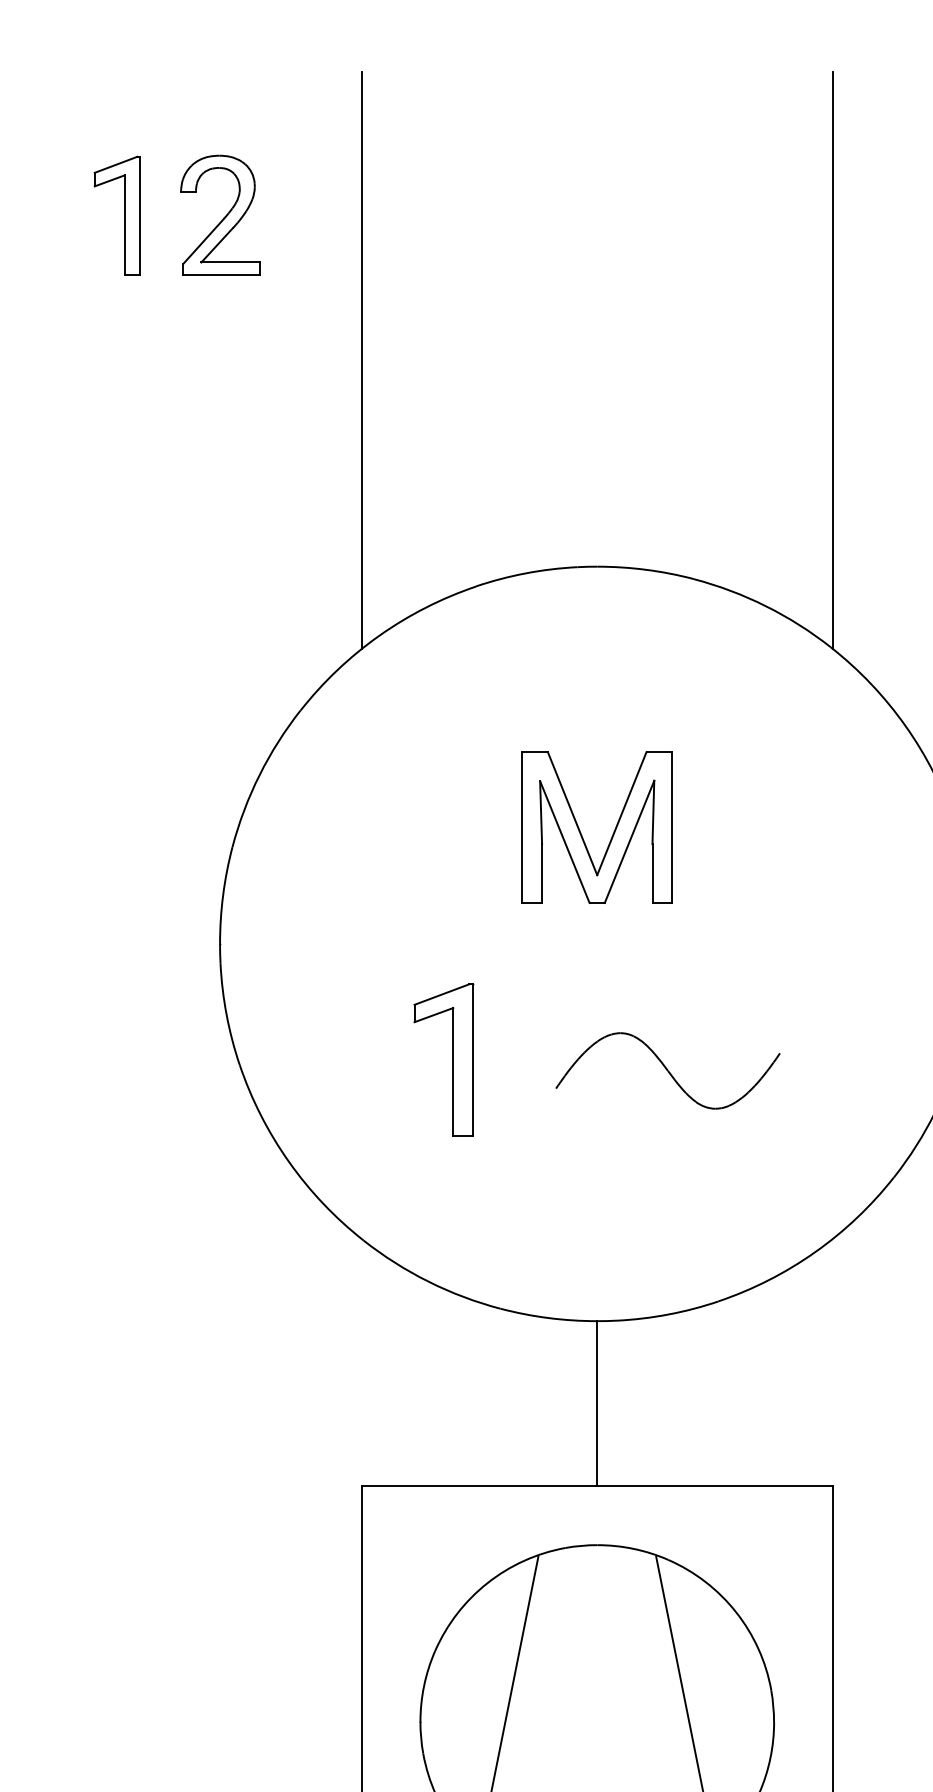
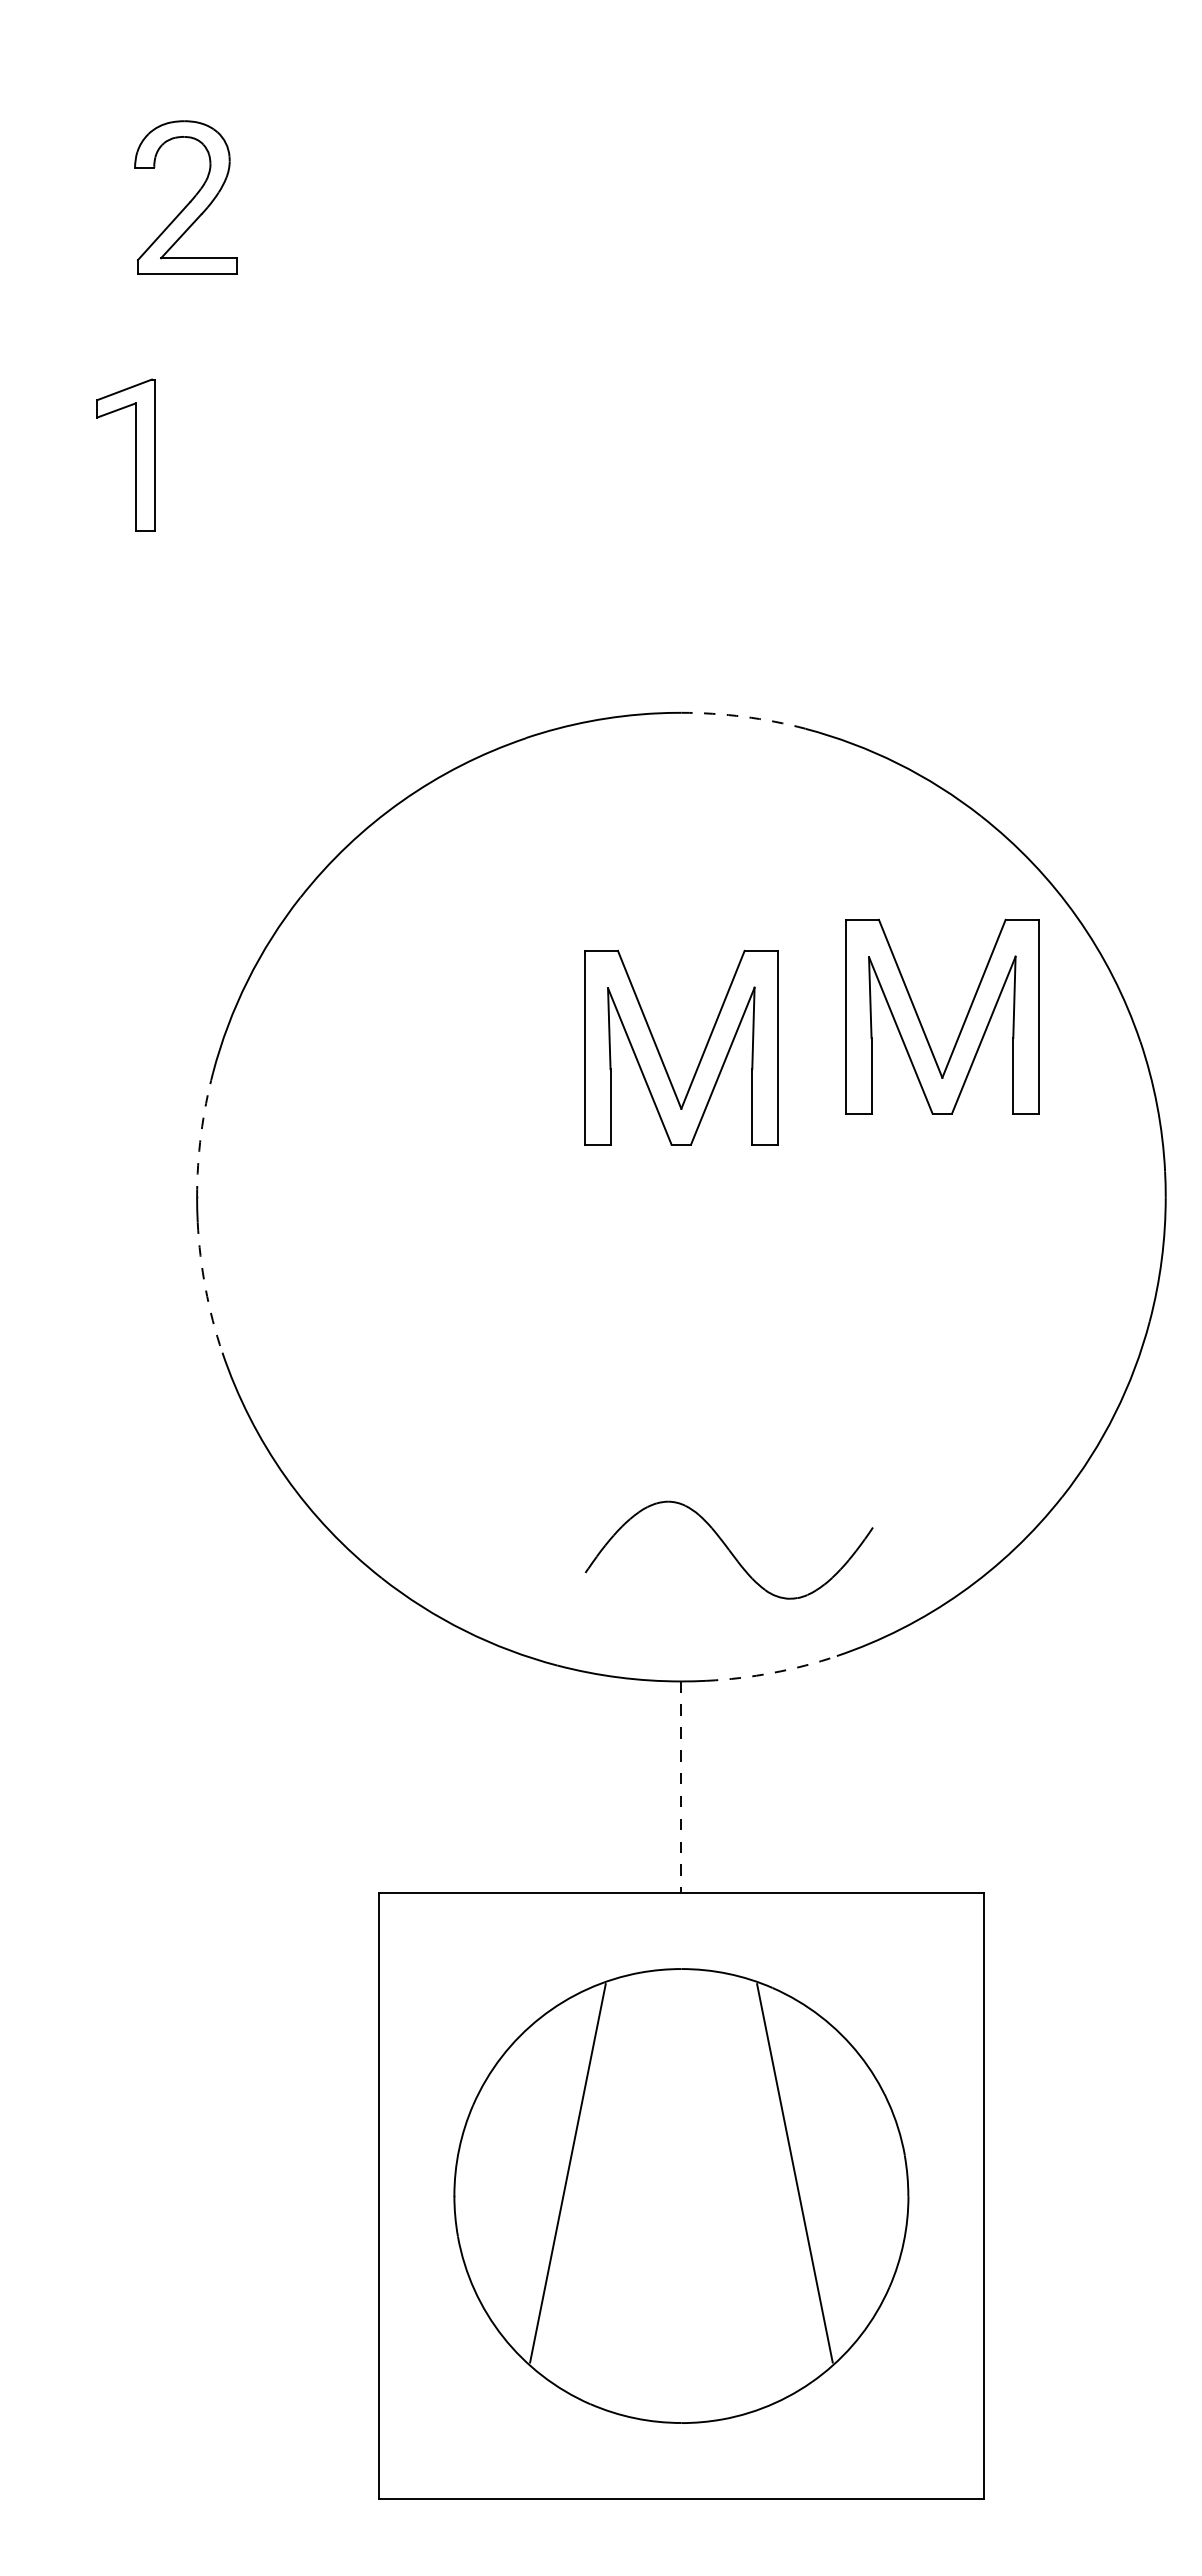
part: (124, 215) -> (135, 454), moved
part: (220, 215) -> (185, 197), moved
line: (361, 360) -> (378, 447), removed
line: (833, 360) -> (984, 447), removed
arc: (646, 569) -> (744, 716), solid -> dashed
part: (816, 809) -> (962, 1024), added
arc: (223, 895) -> (201, 1134), solid -> dashed
arc: (226, 1015) -> (205, 1288), solid -> dashed
part: (453, 1059) -> (496, 1345), removed
part: (668, 1070) -> (729, 1549), moved
arc: (668, 1314) -> (772, 1672), solid -> dashed
line: (597, 1403) -> (681, 1787), solid -> dashed

